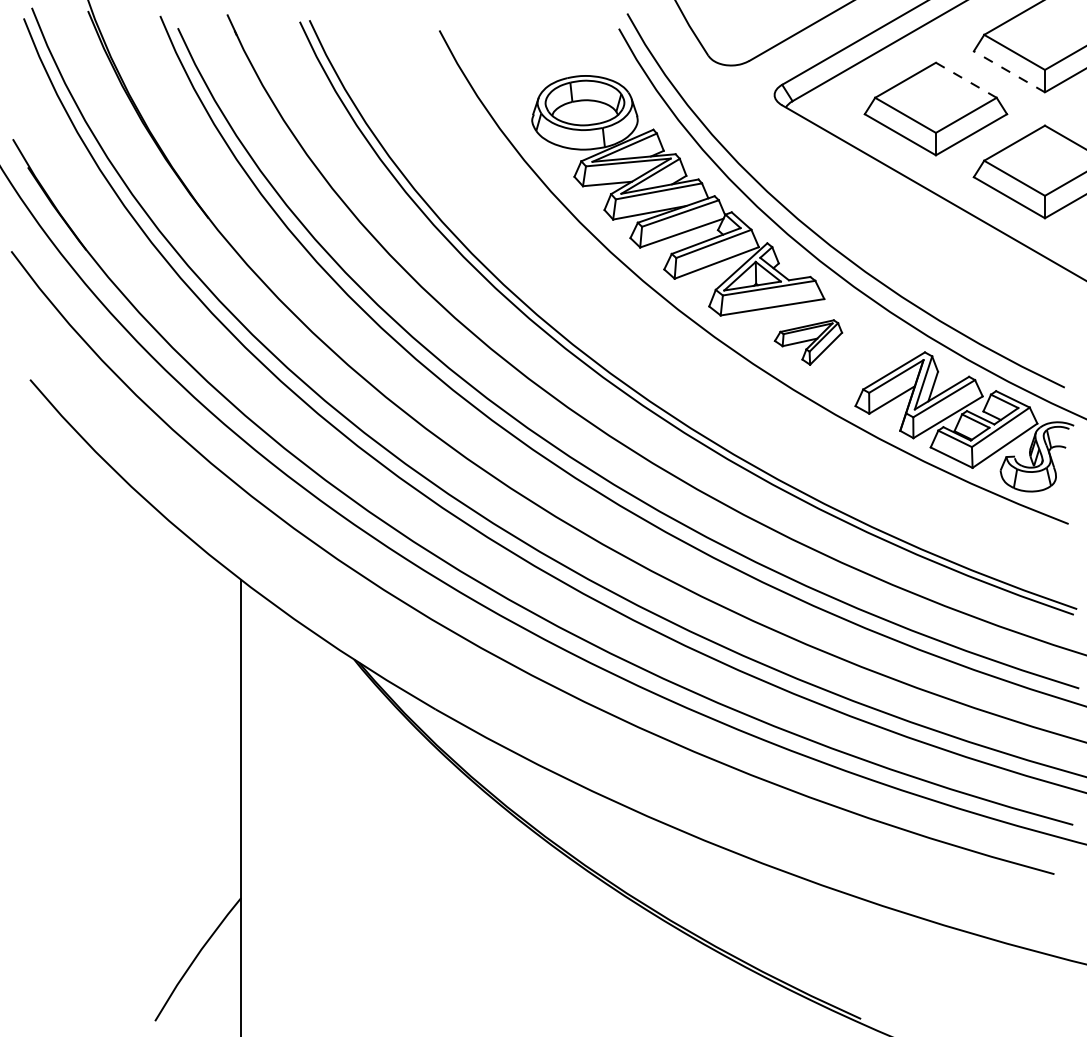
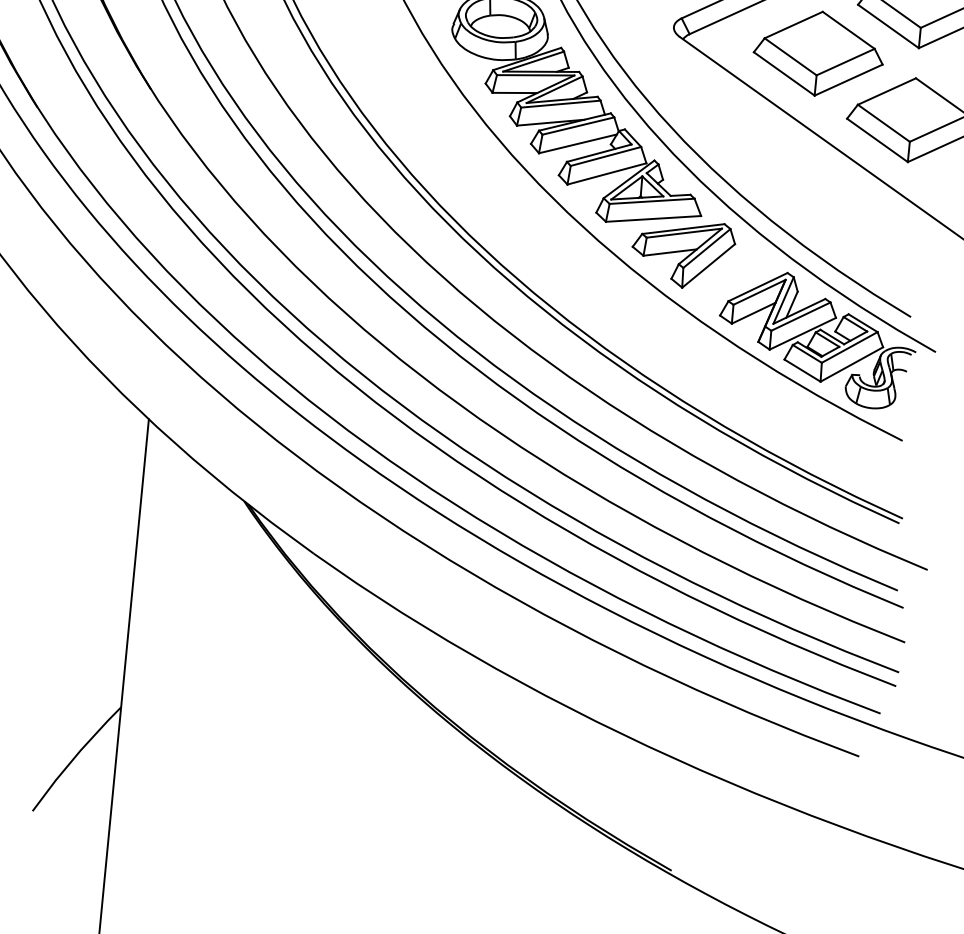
line: (1009, 71) -> (888, 26), dashed -> solid
line: (966, 80) -> (848, 30), dashed -> solid
part: (808, 342) -> (683, 253), size x1.67

